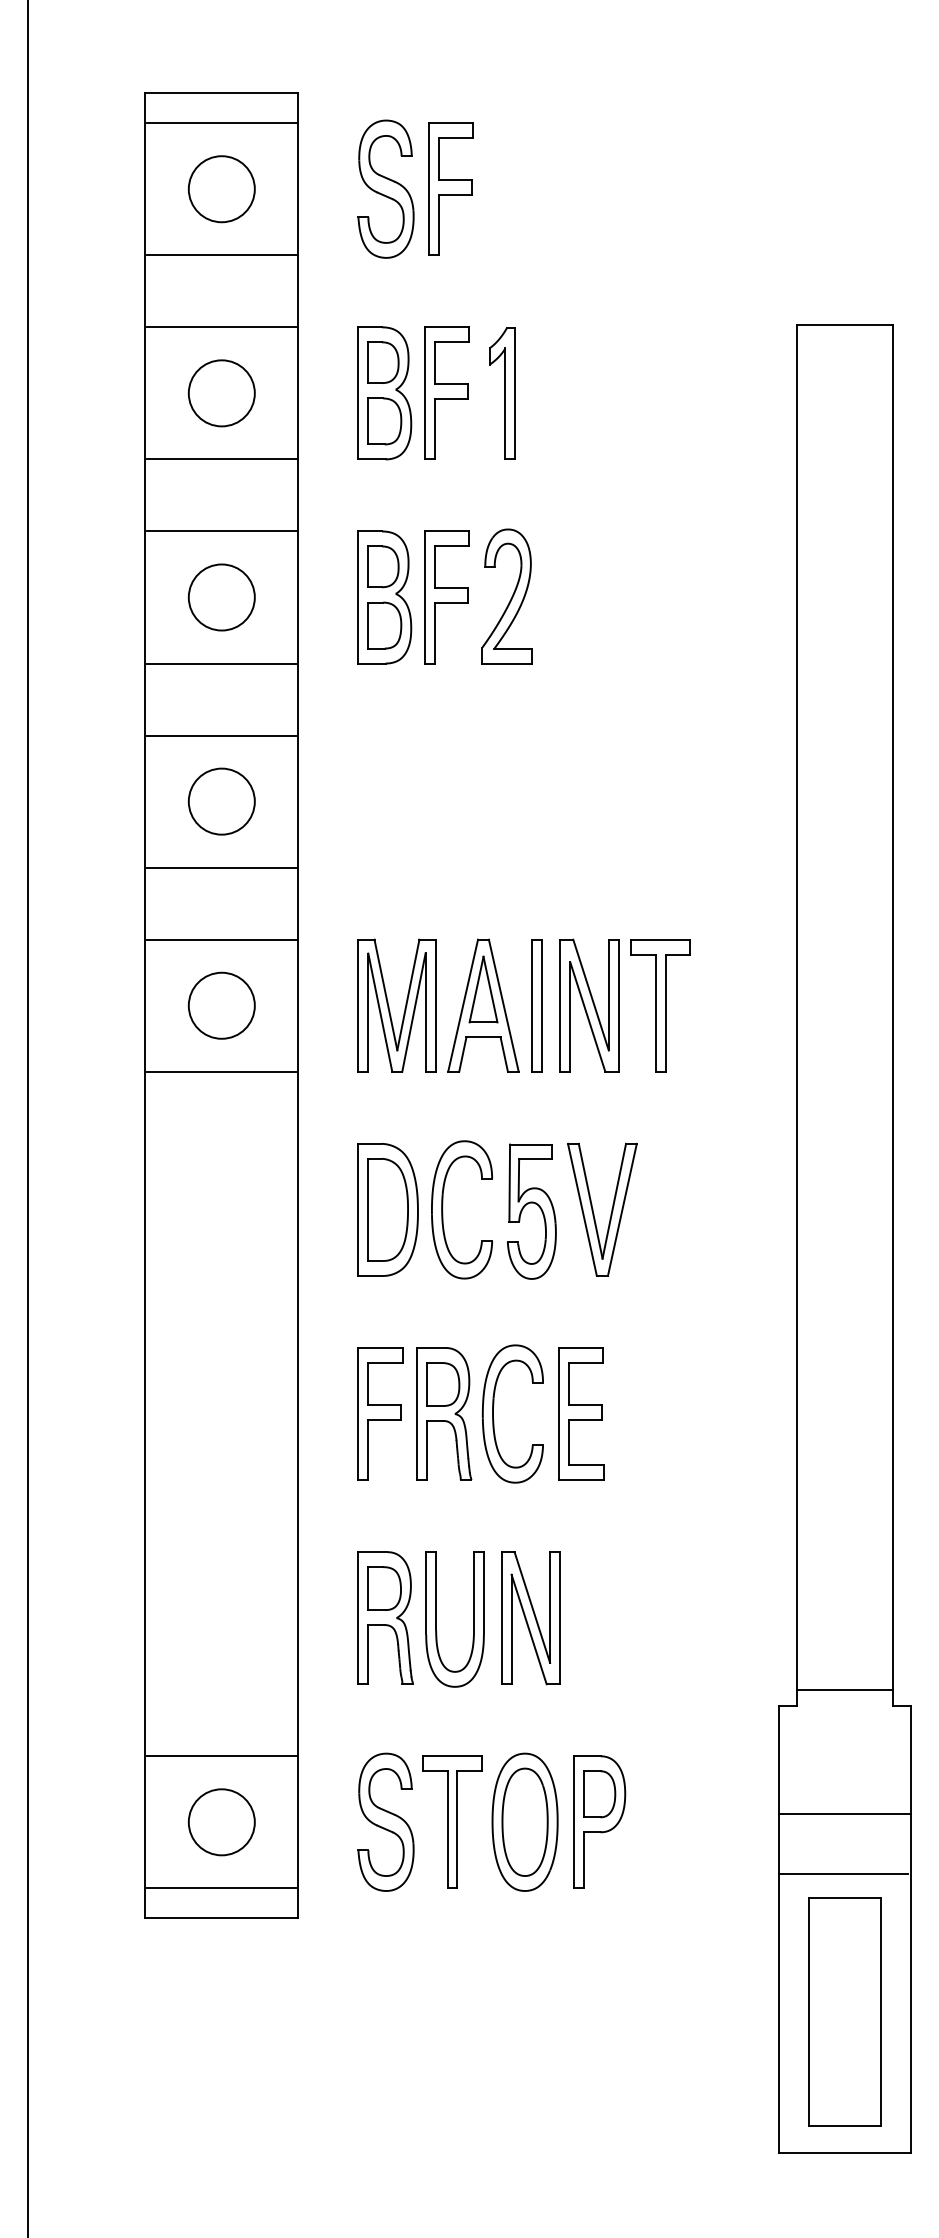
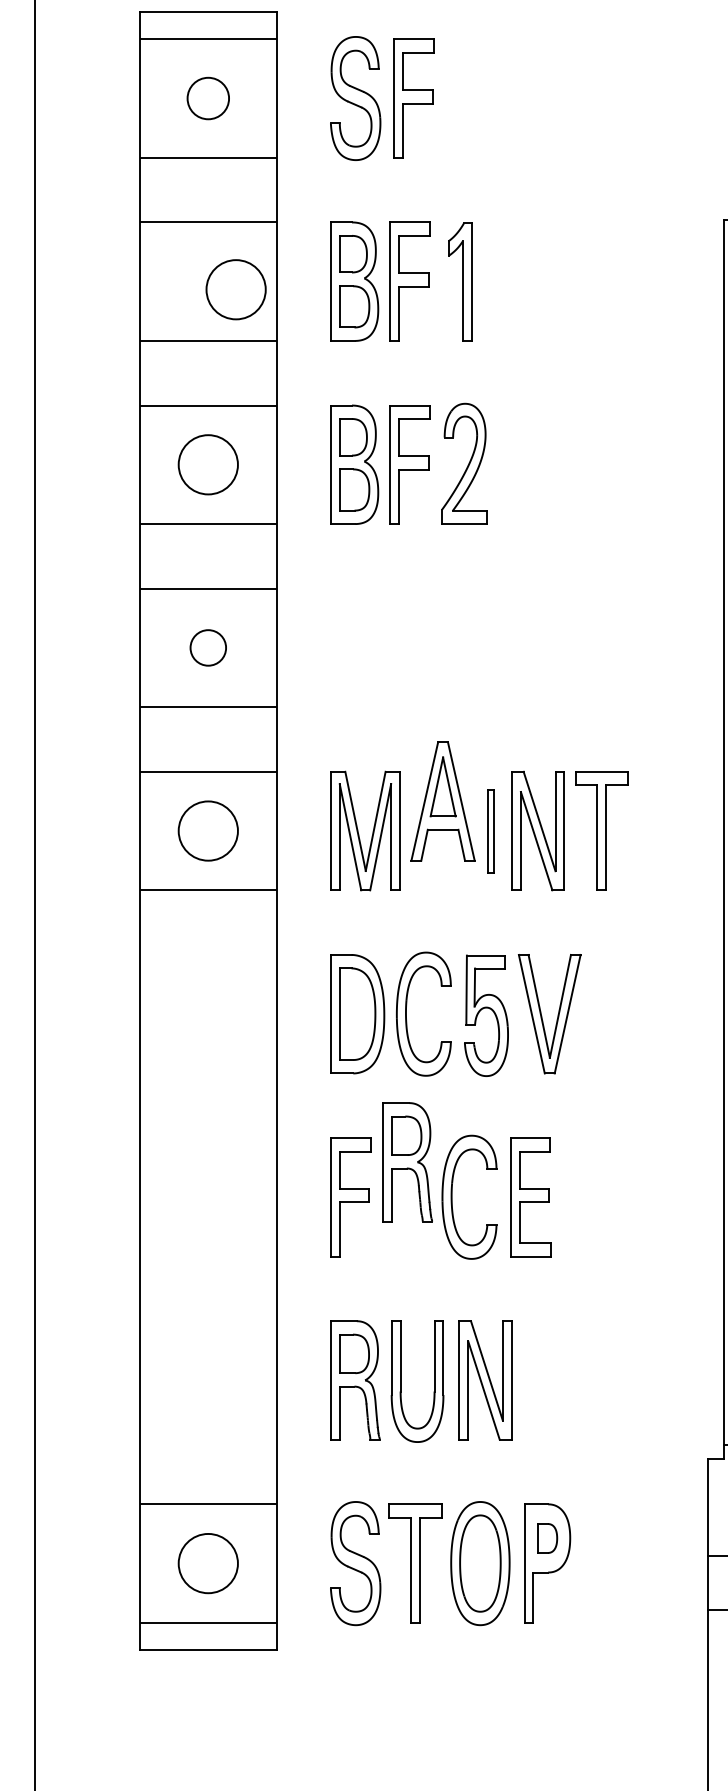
circle: (221, 189) -> (208, 98), size x0.7
circle: (221, 393) -> (235, 289), moved
circle: (221, 801) -> (208, 647), size x0.6
part: (483, 1005) -> (443, 801), moved
part: (536, 1005) -> (490, 830), size x0.7
part: (444, 1413) -> (408, 1161), moved
part: (599, 1794) -> (547, 1538), size x0.7

